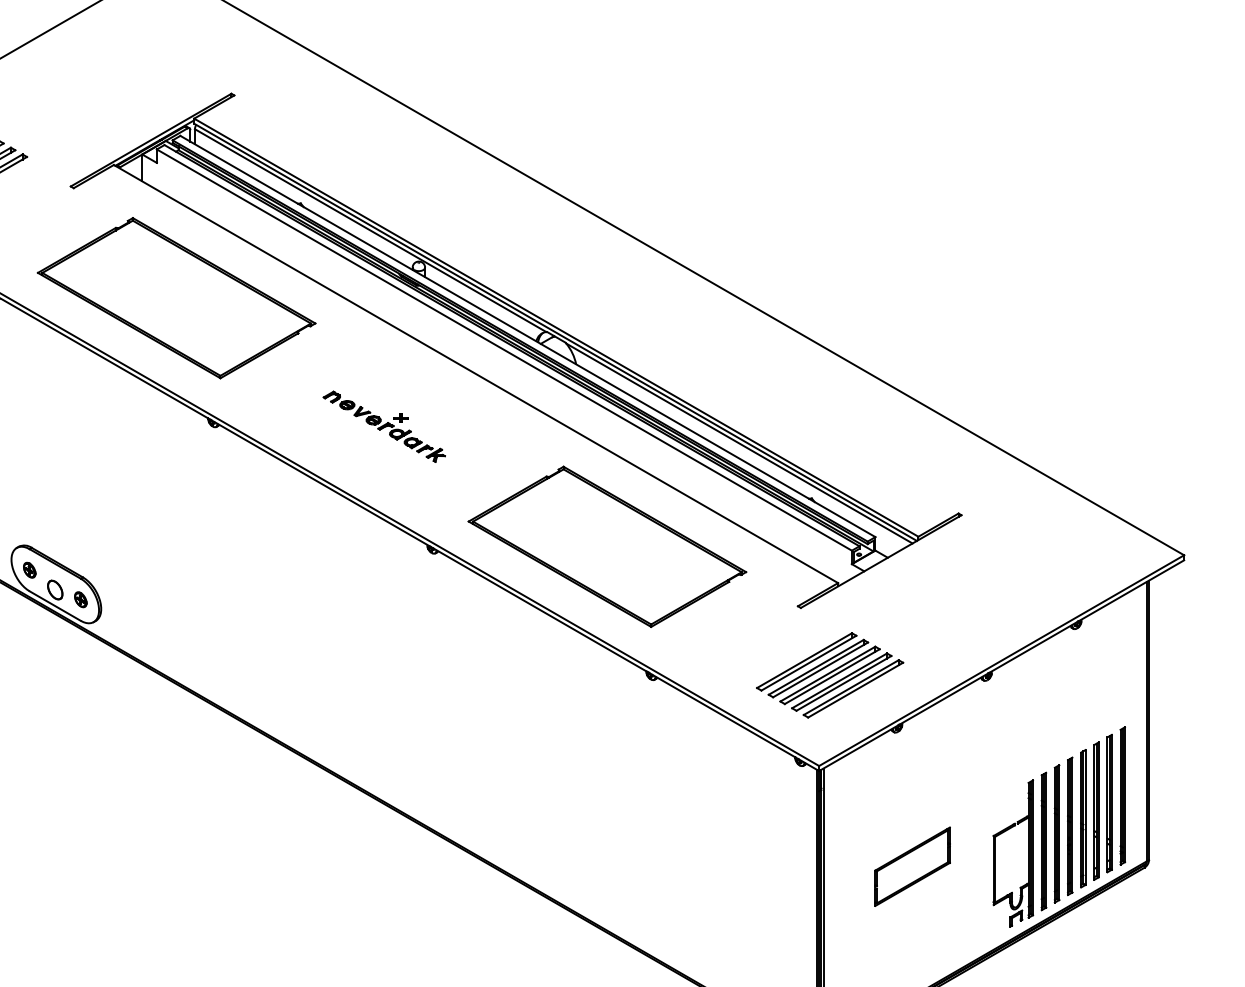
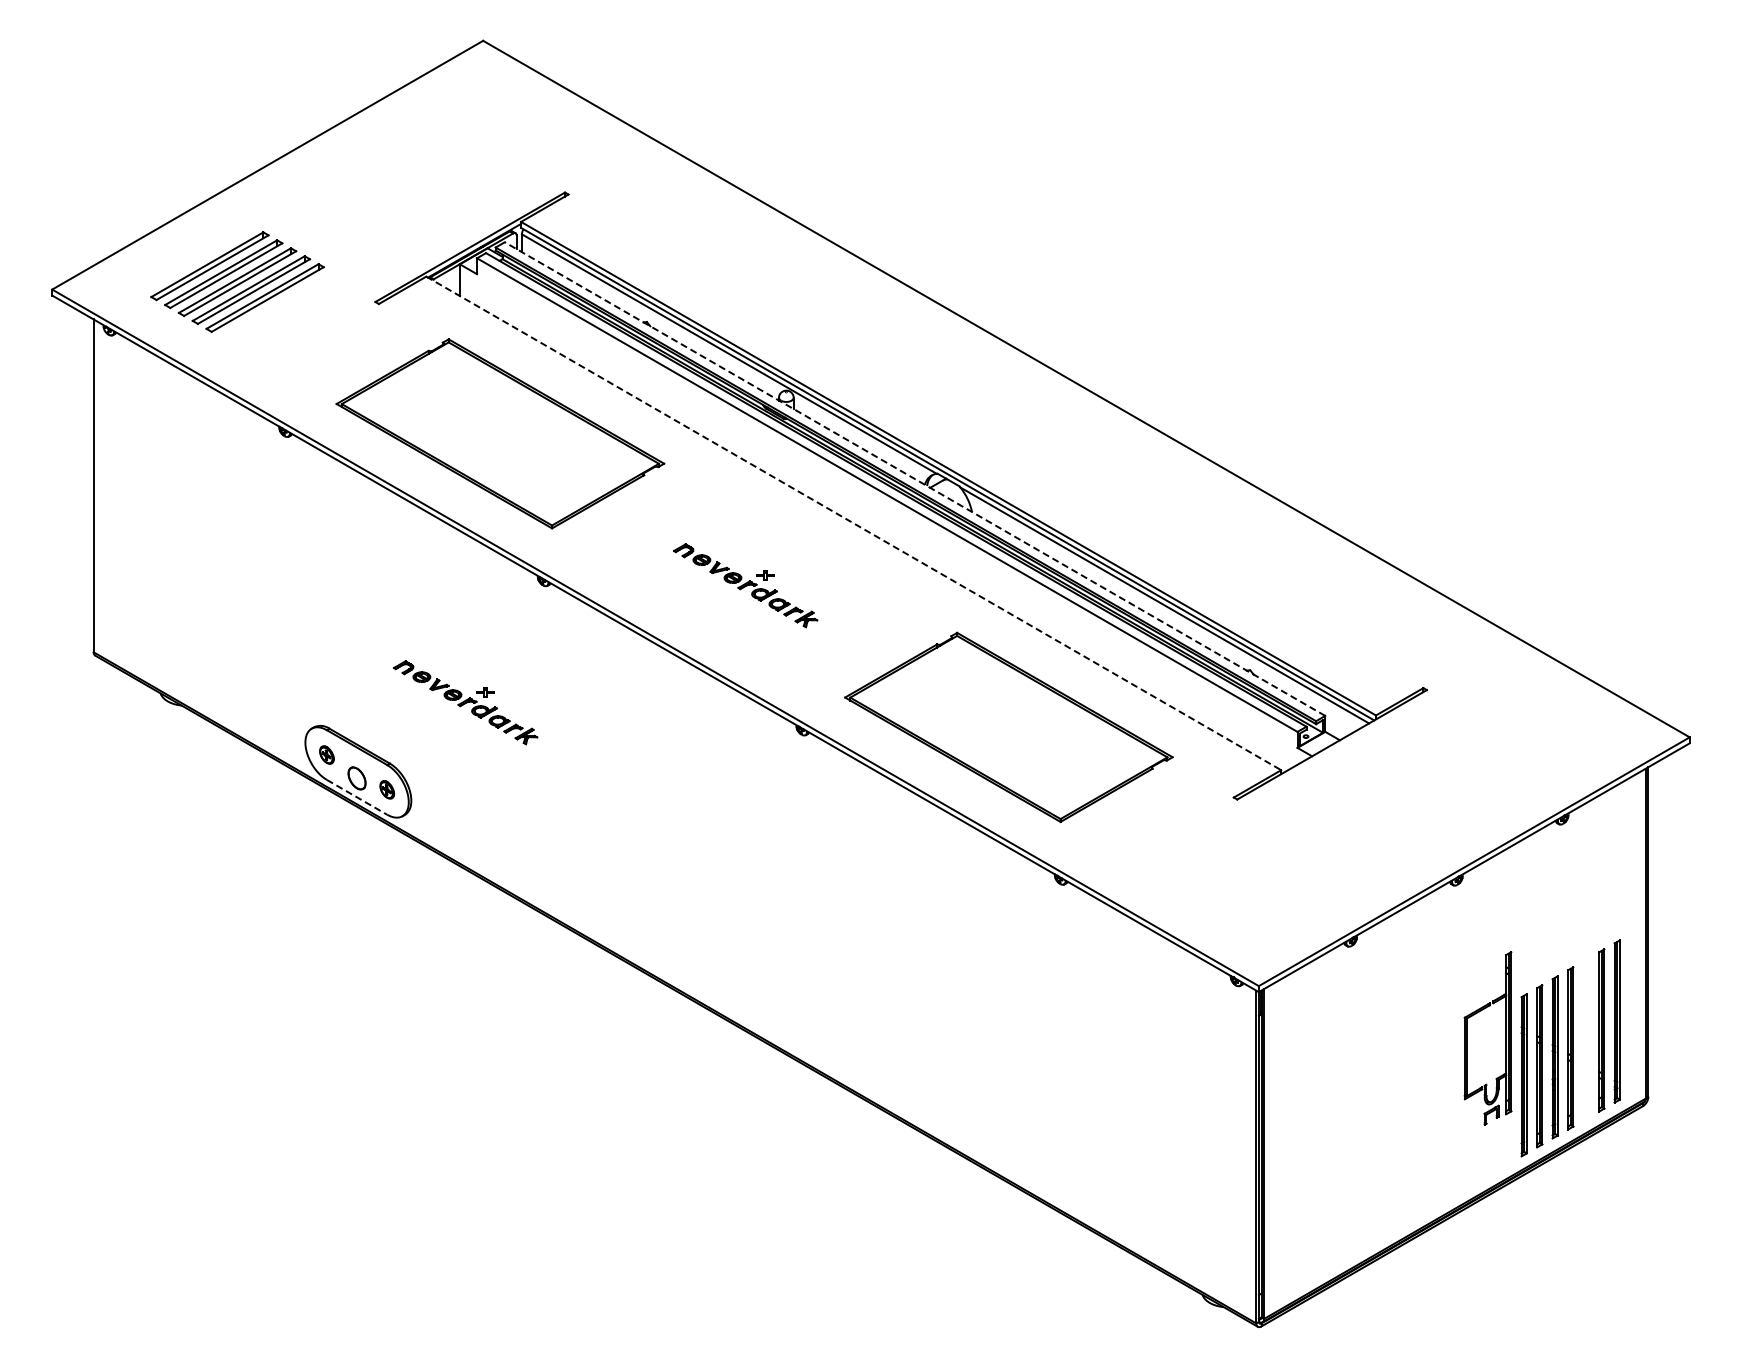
line: (528, 336) -> (915, 479), solid -> dashed
line: (475, 374) -> (853, 523), solid -> dashed
part: (147, 525) -> (465, 702), added
line: (55, 606) -> (357, 797), solid -> dashed
part: (829, 674) -> (1271, 878), removed
part: (1095, 811) -> (1585, 1039), removed
part: (1028, 853) -> (1505, 1038), moved
part: (912, 866) -> (1369, 1104), removed

